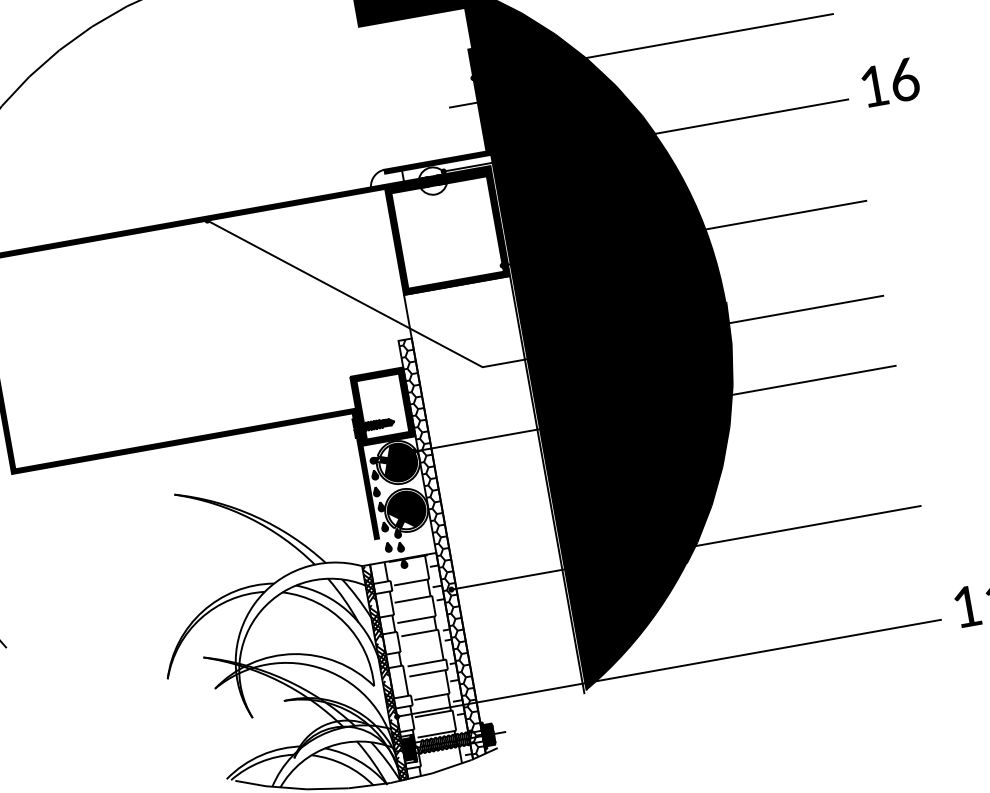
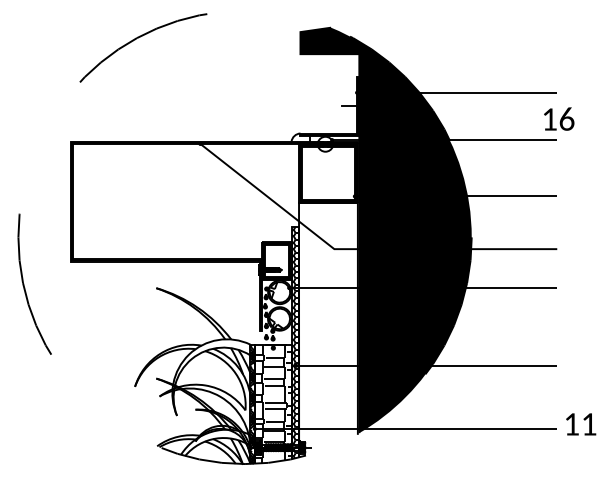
text: (891, 81) -> (559, 118), moved
fill: (397, 462) -> (279, 292), removed
fill: (406, 509) -> (279, 318), removed

